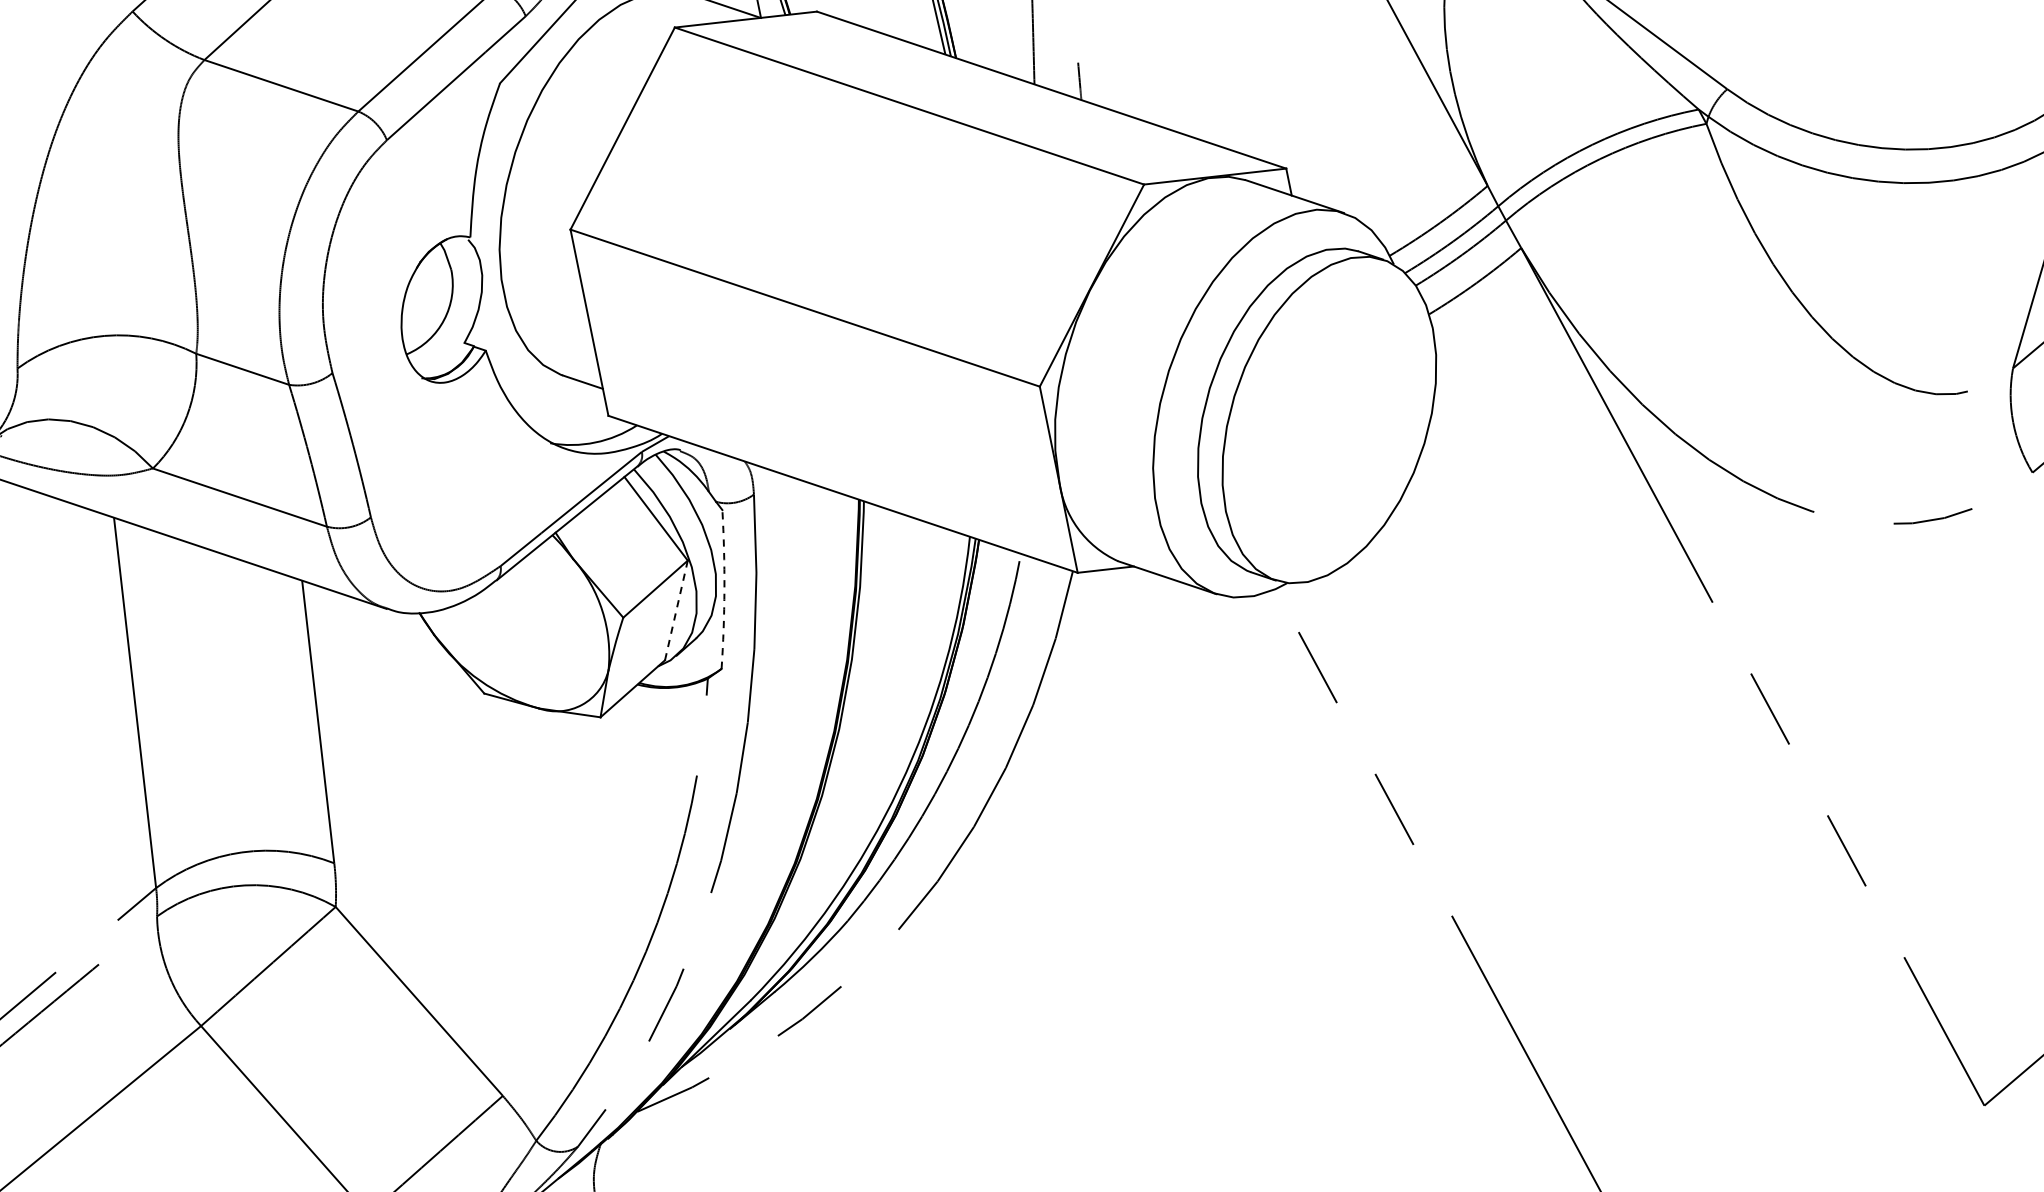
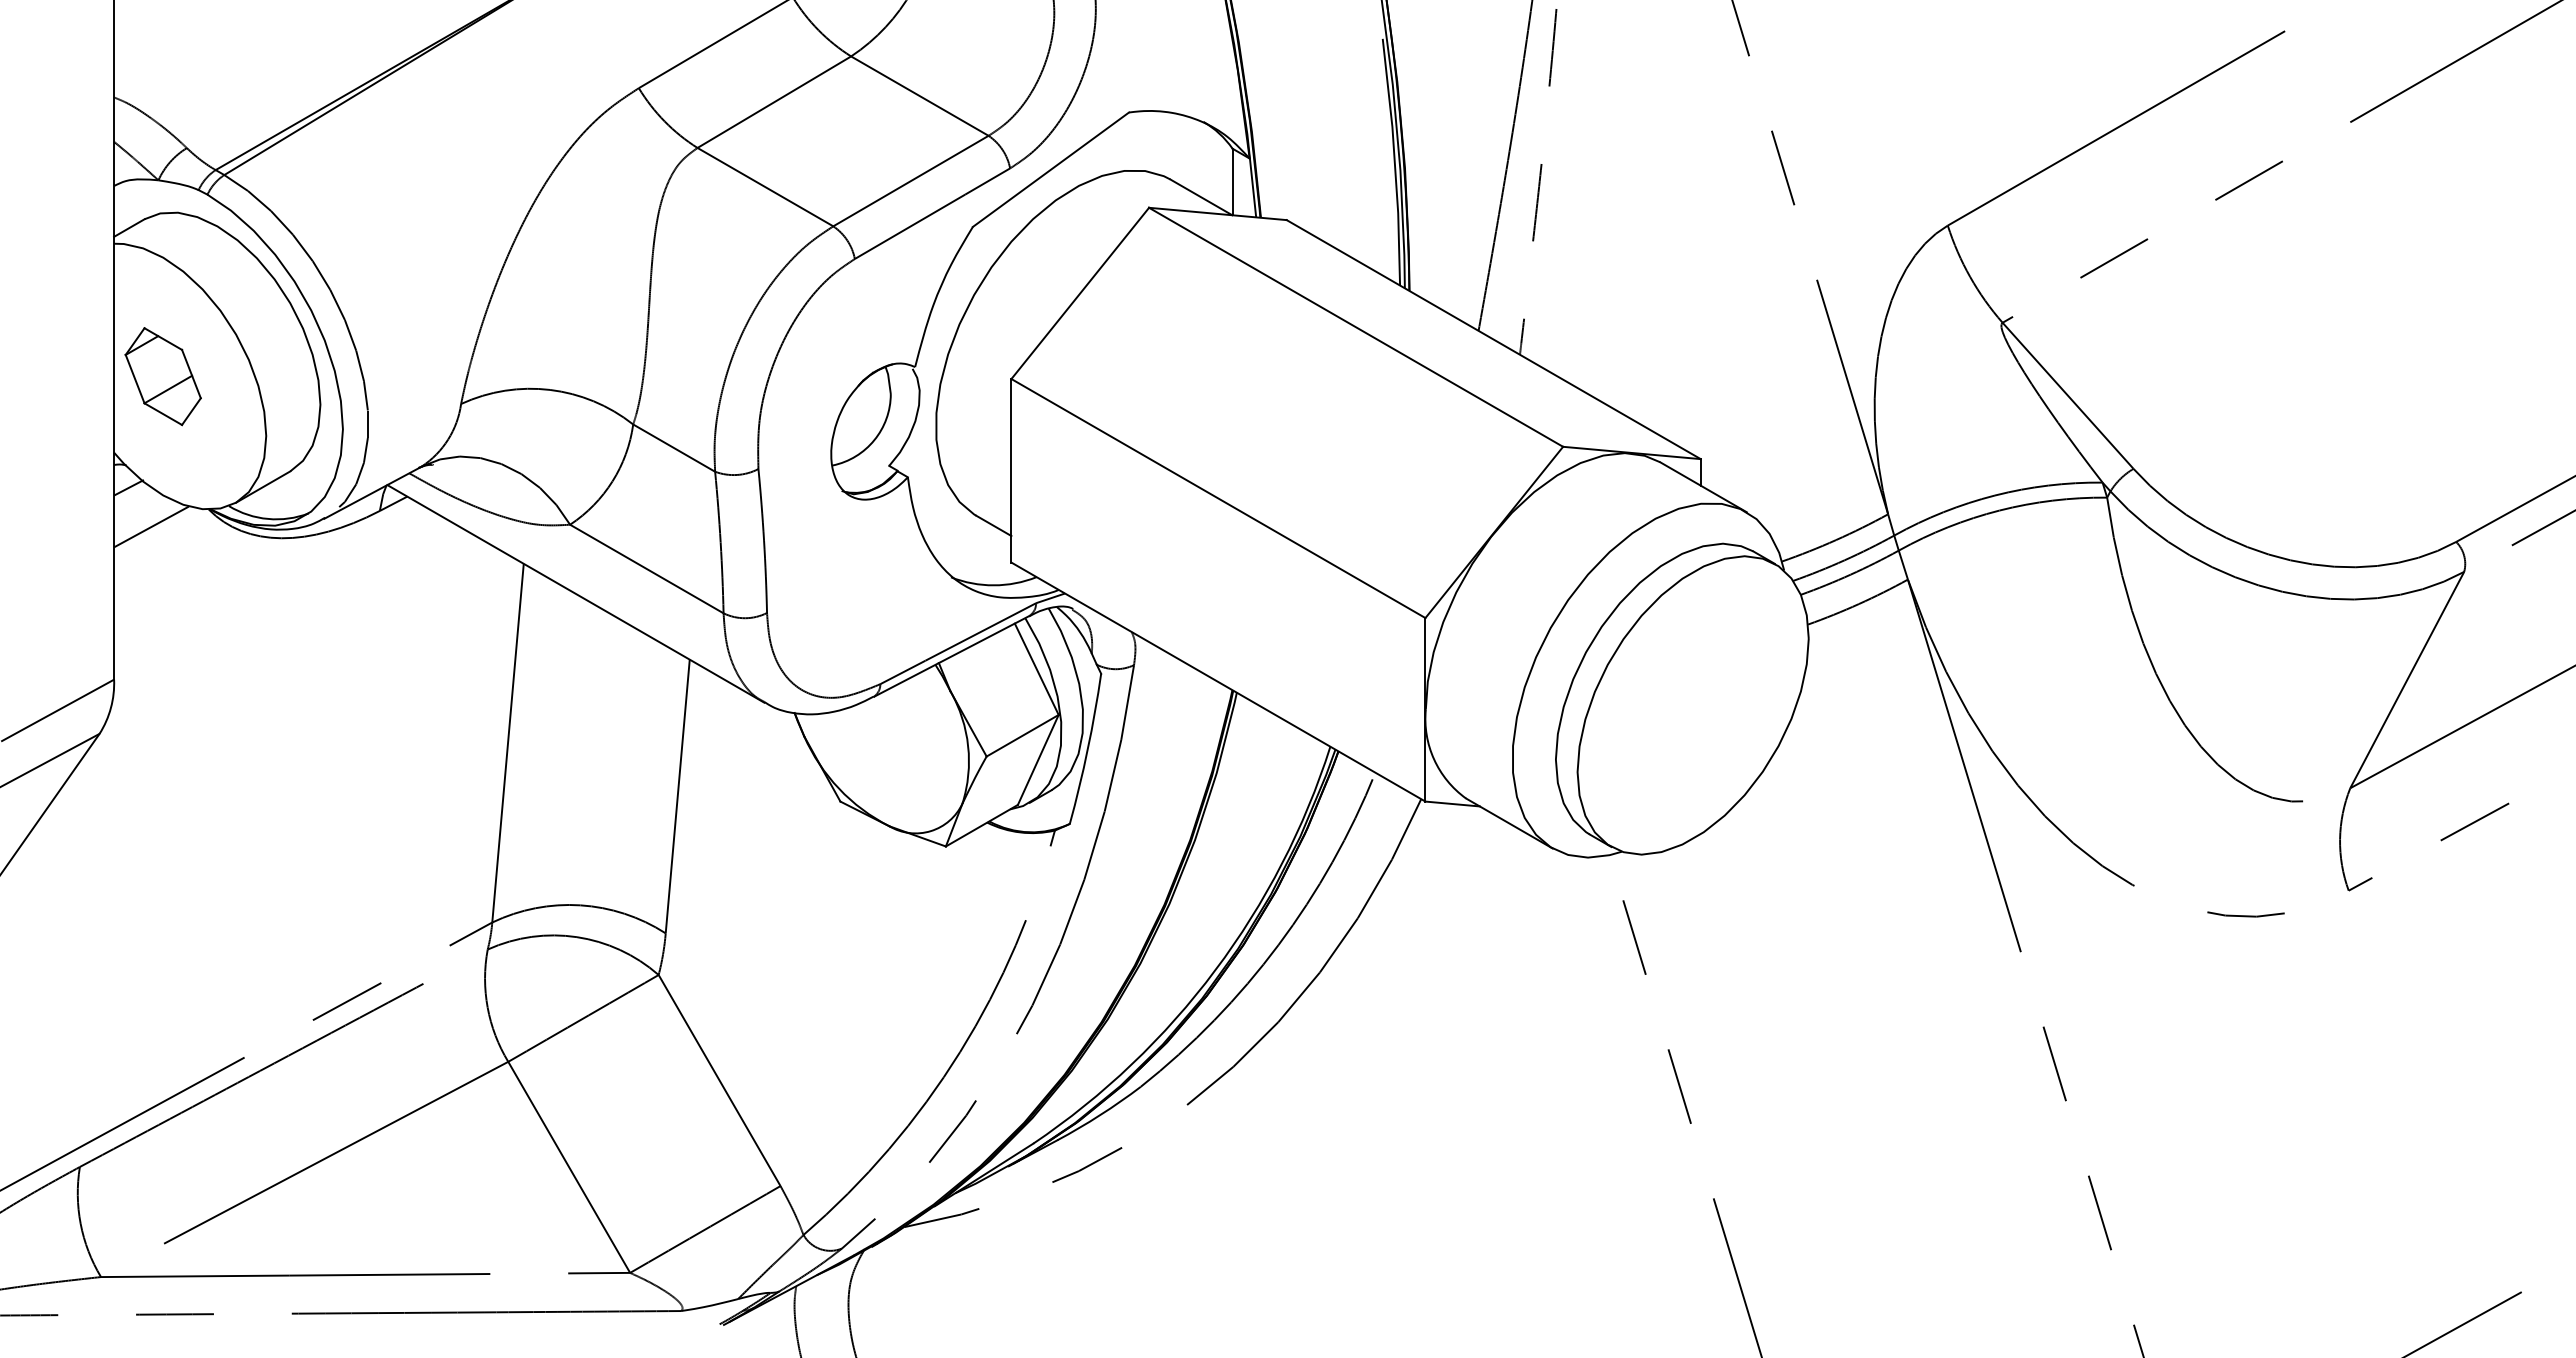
arc: (724, 589) -> (1087, 749), dashed -> solid
line: (676, 609) -> (1038, 759), dashed -> solid

